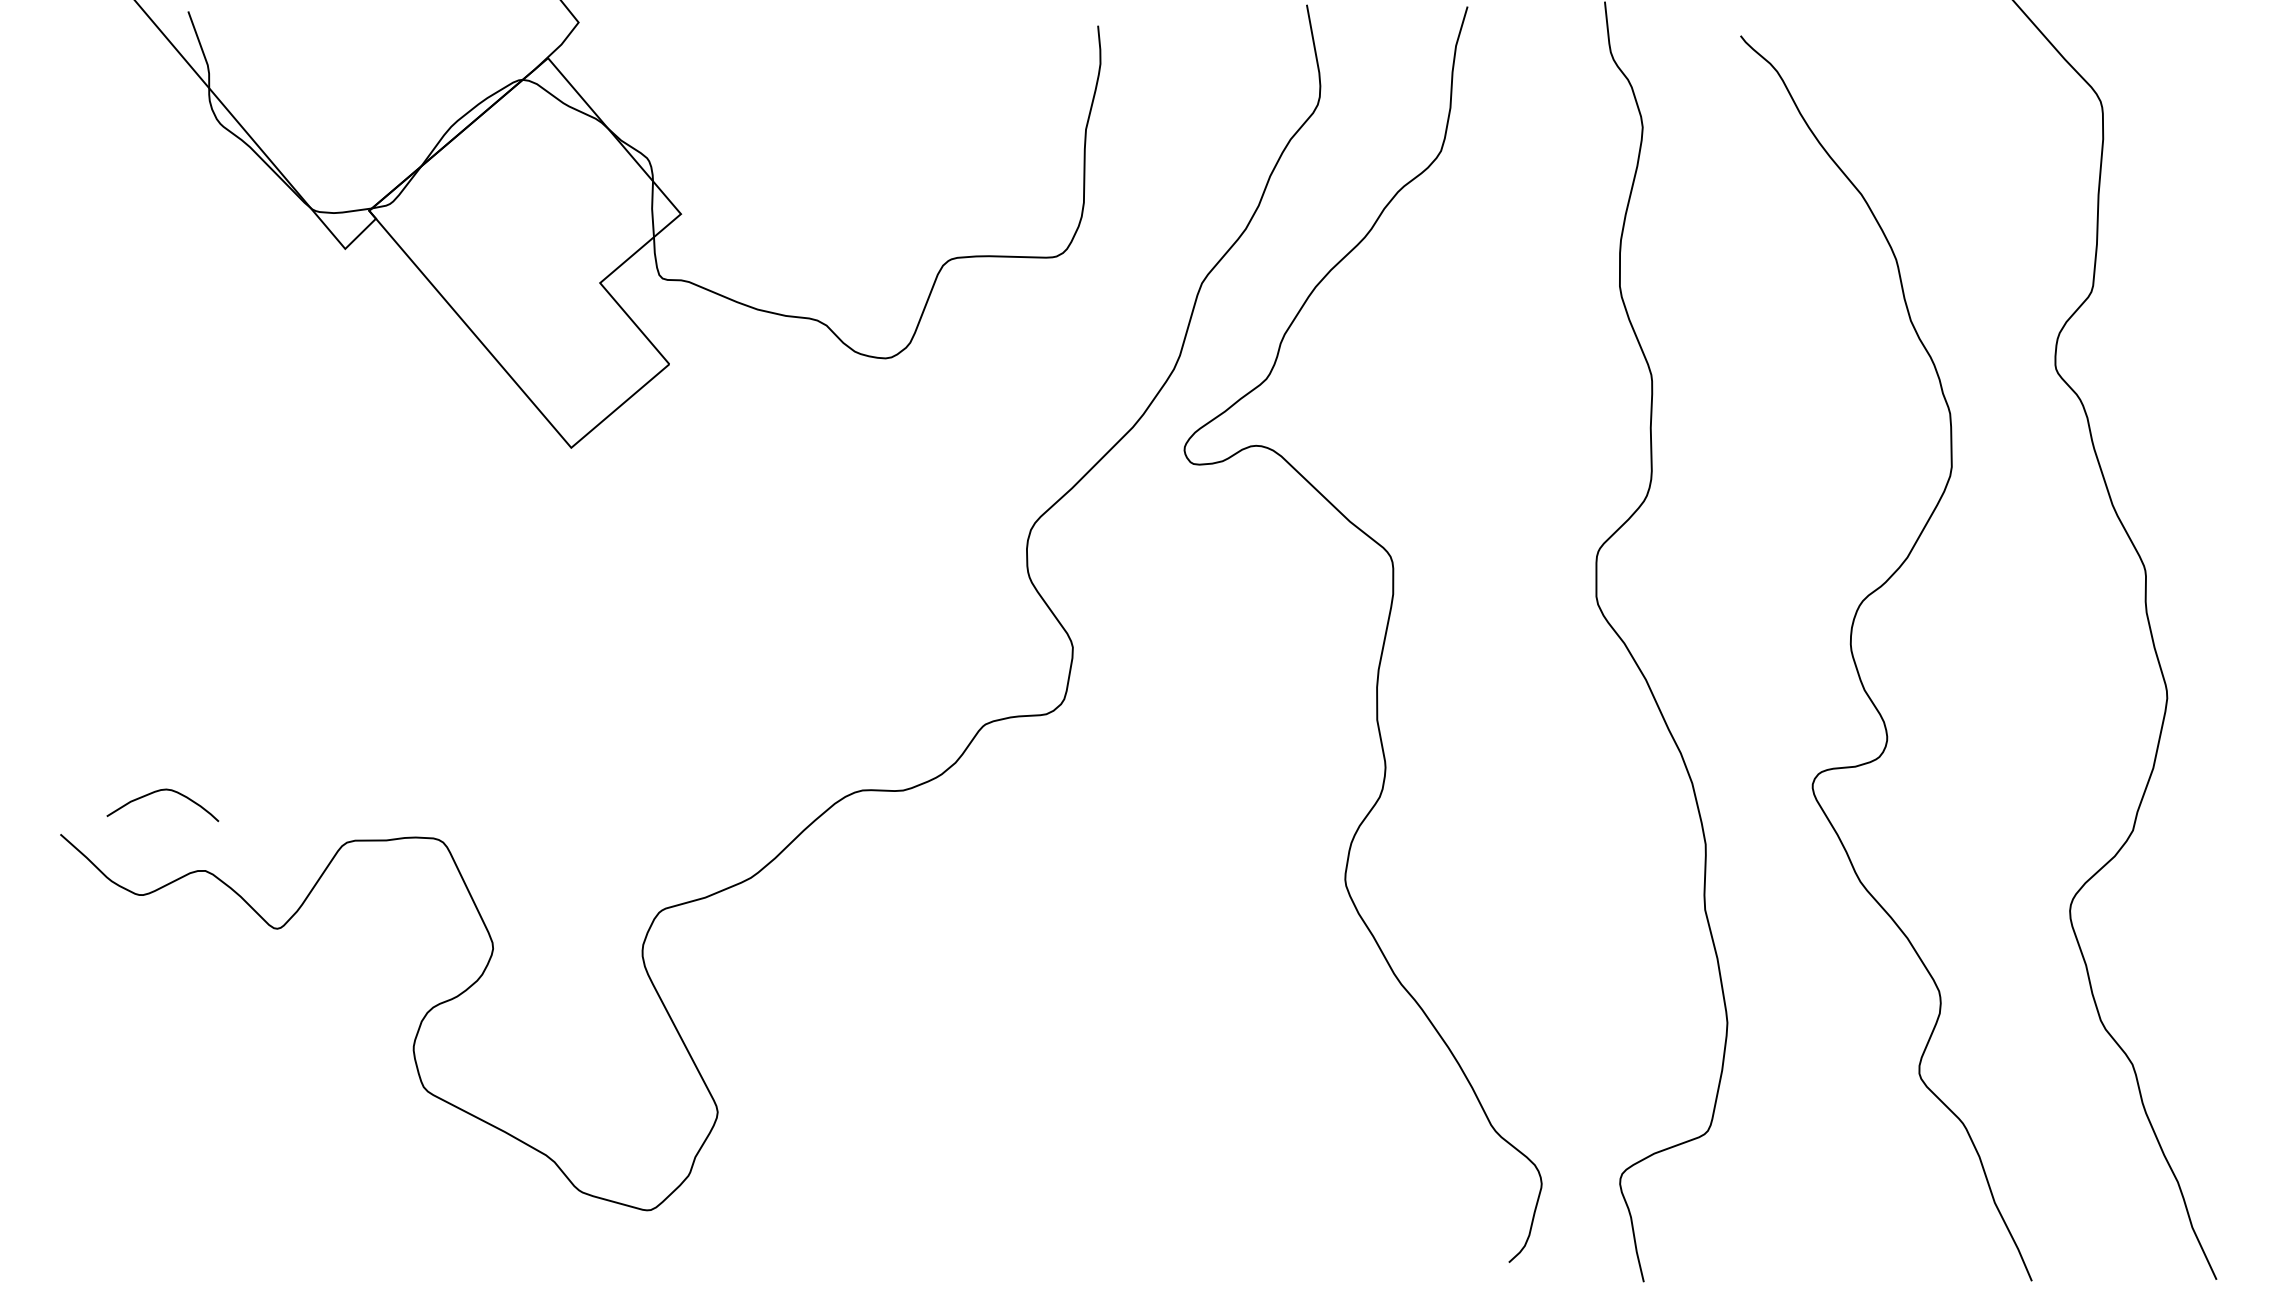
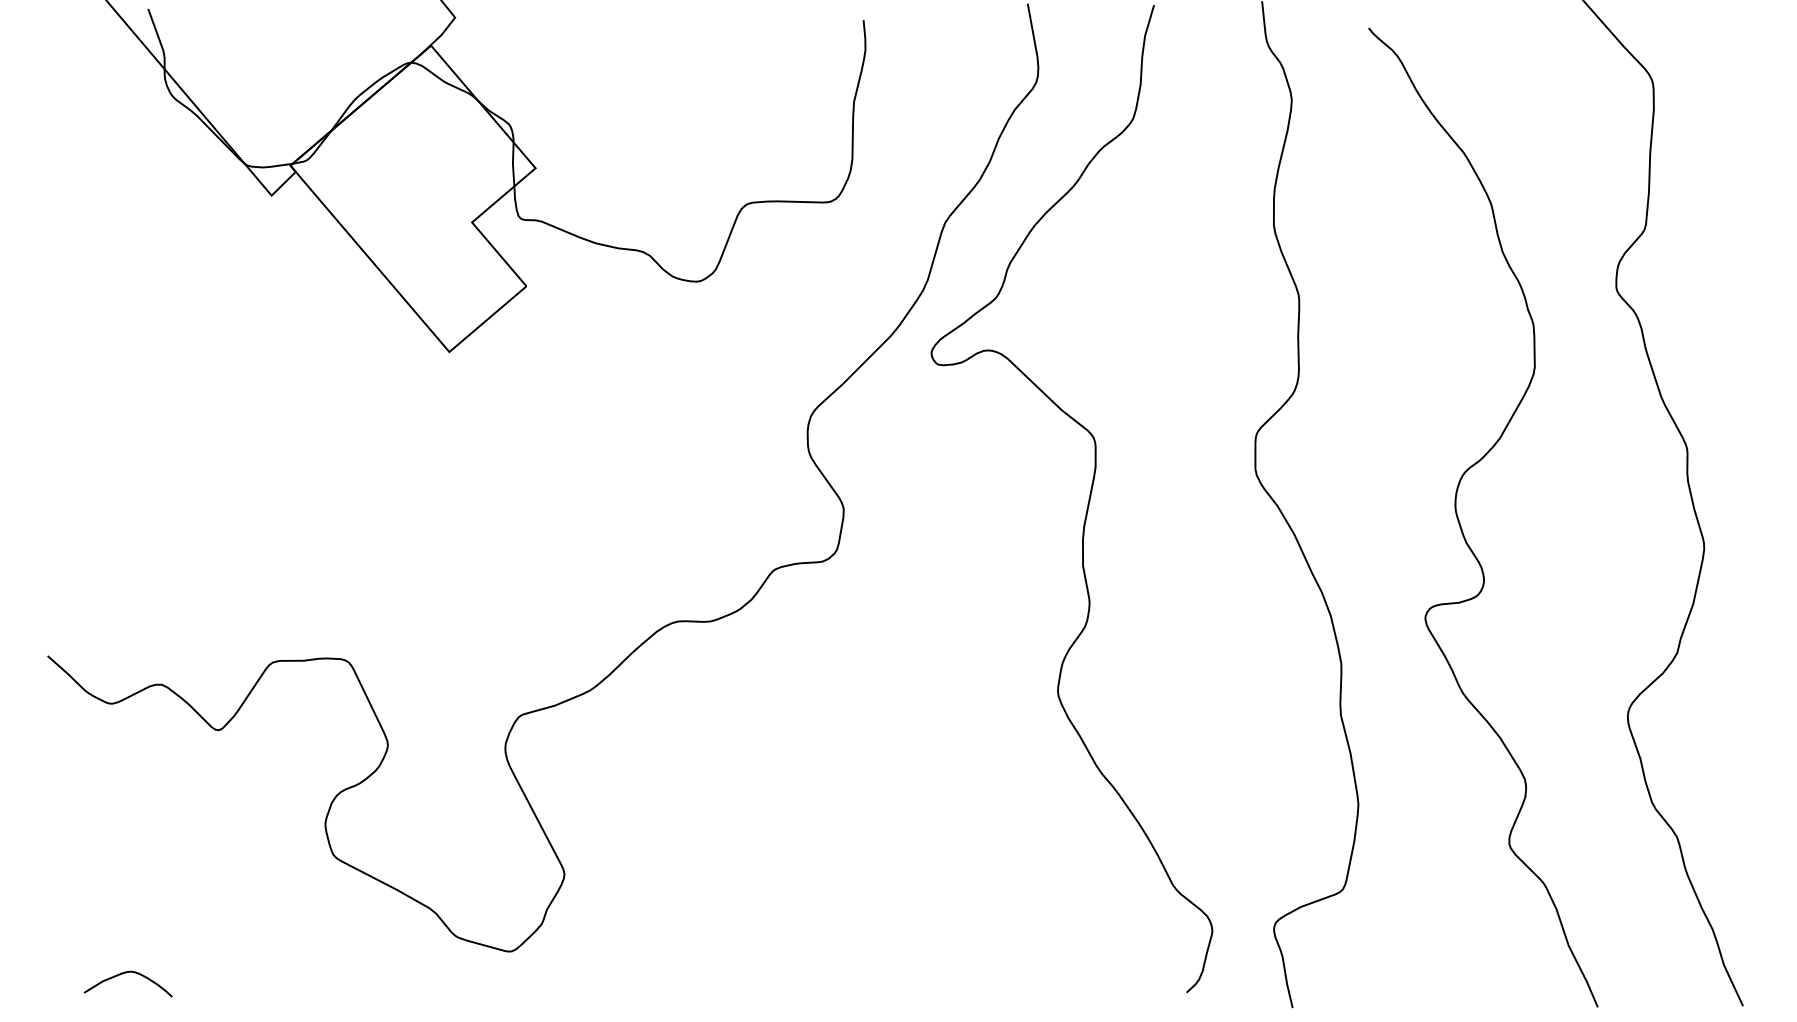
curve: (160, 791) -> (126, 973), moved

